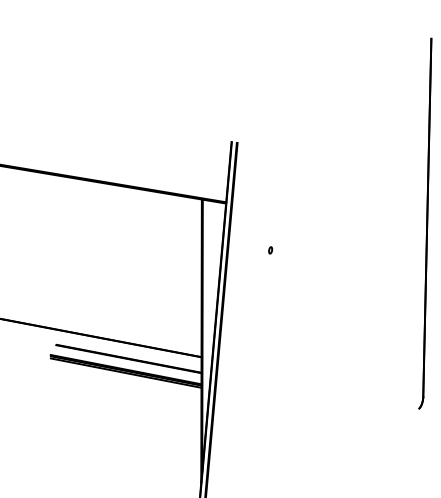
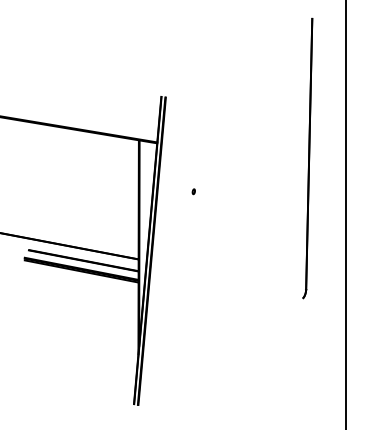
part: (270, 250) -> (193, 191), moved

